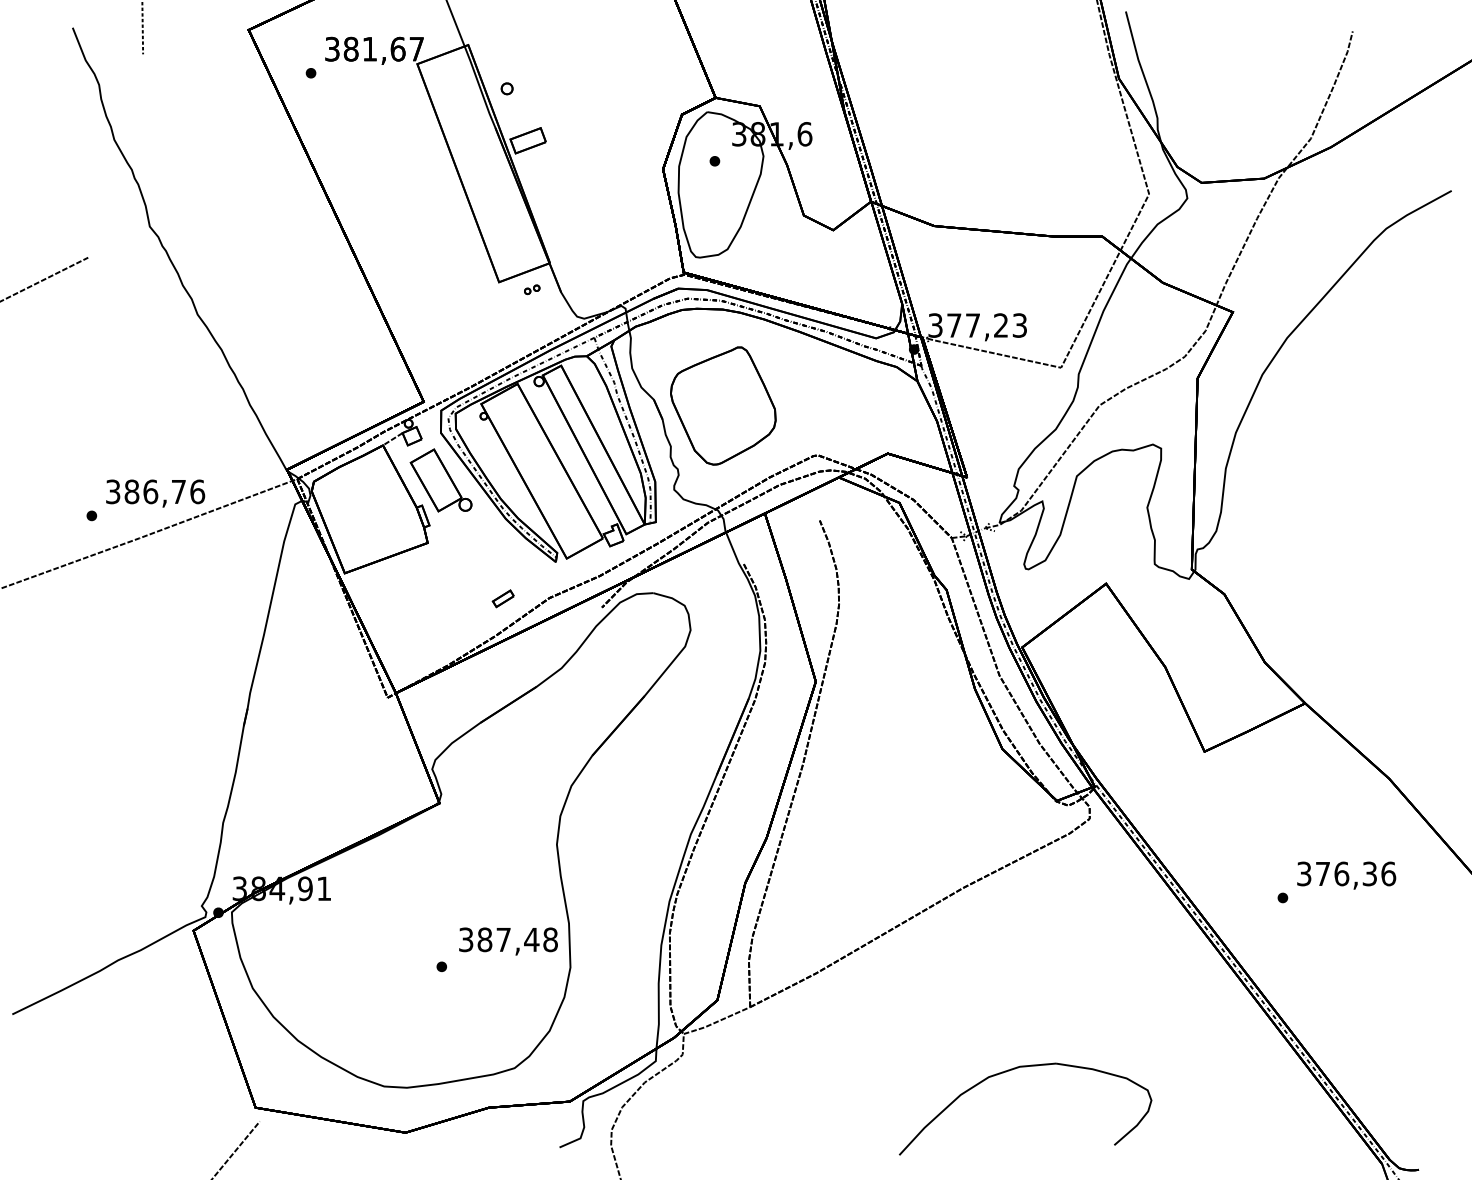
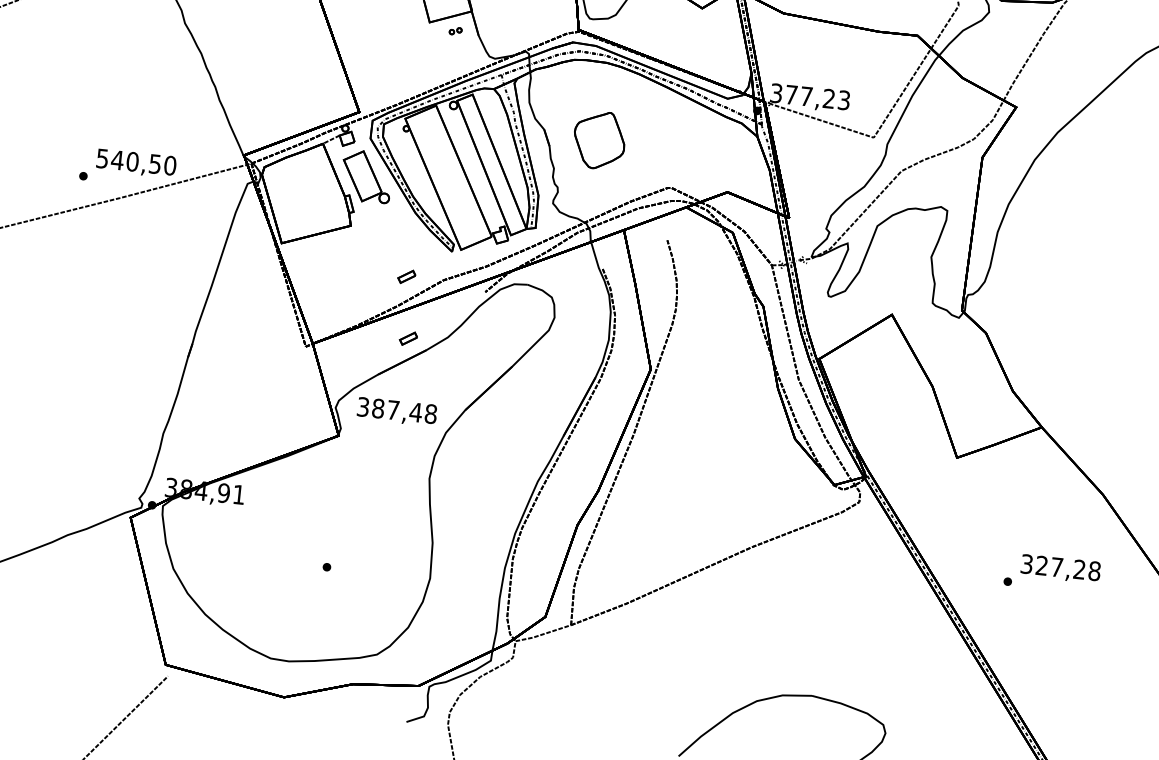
part: (723, 405) -> (599, 139), size x0.6
text: (155, 491) -> (136, 161), 386,76 -> 540,50
part: (512, 674) -> (407, 338), added
text: (1355, 873) -> (1068, 568), 376,36 -> 327,28
text: (508, 941) -> (397, 411), moved

